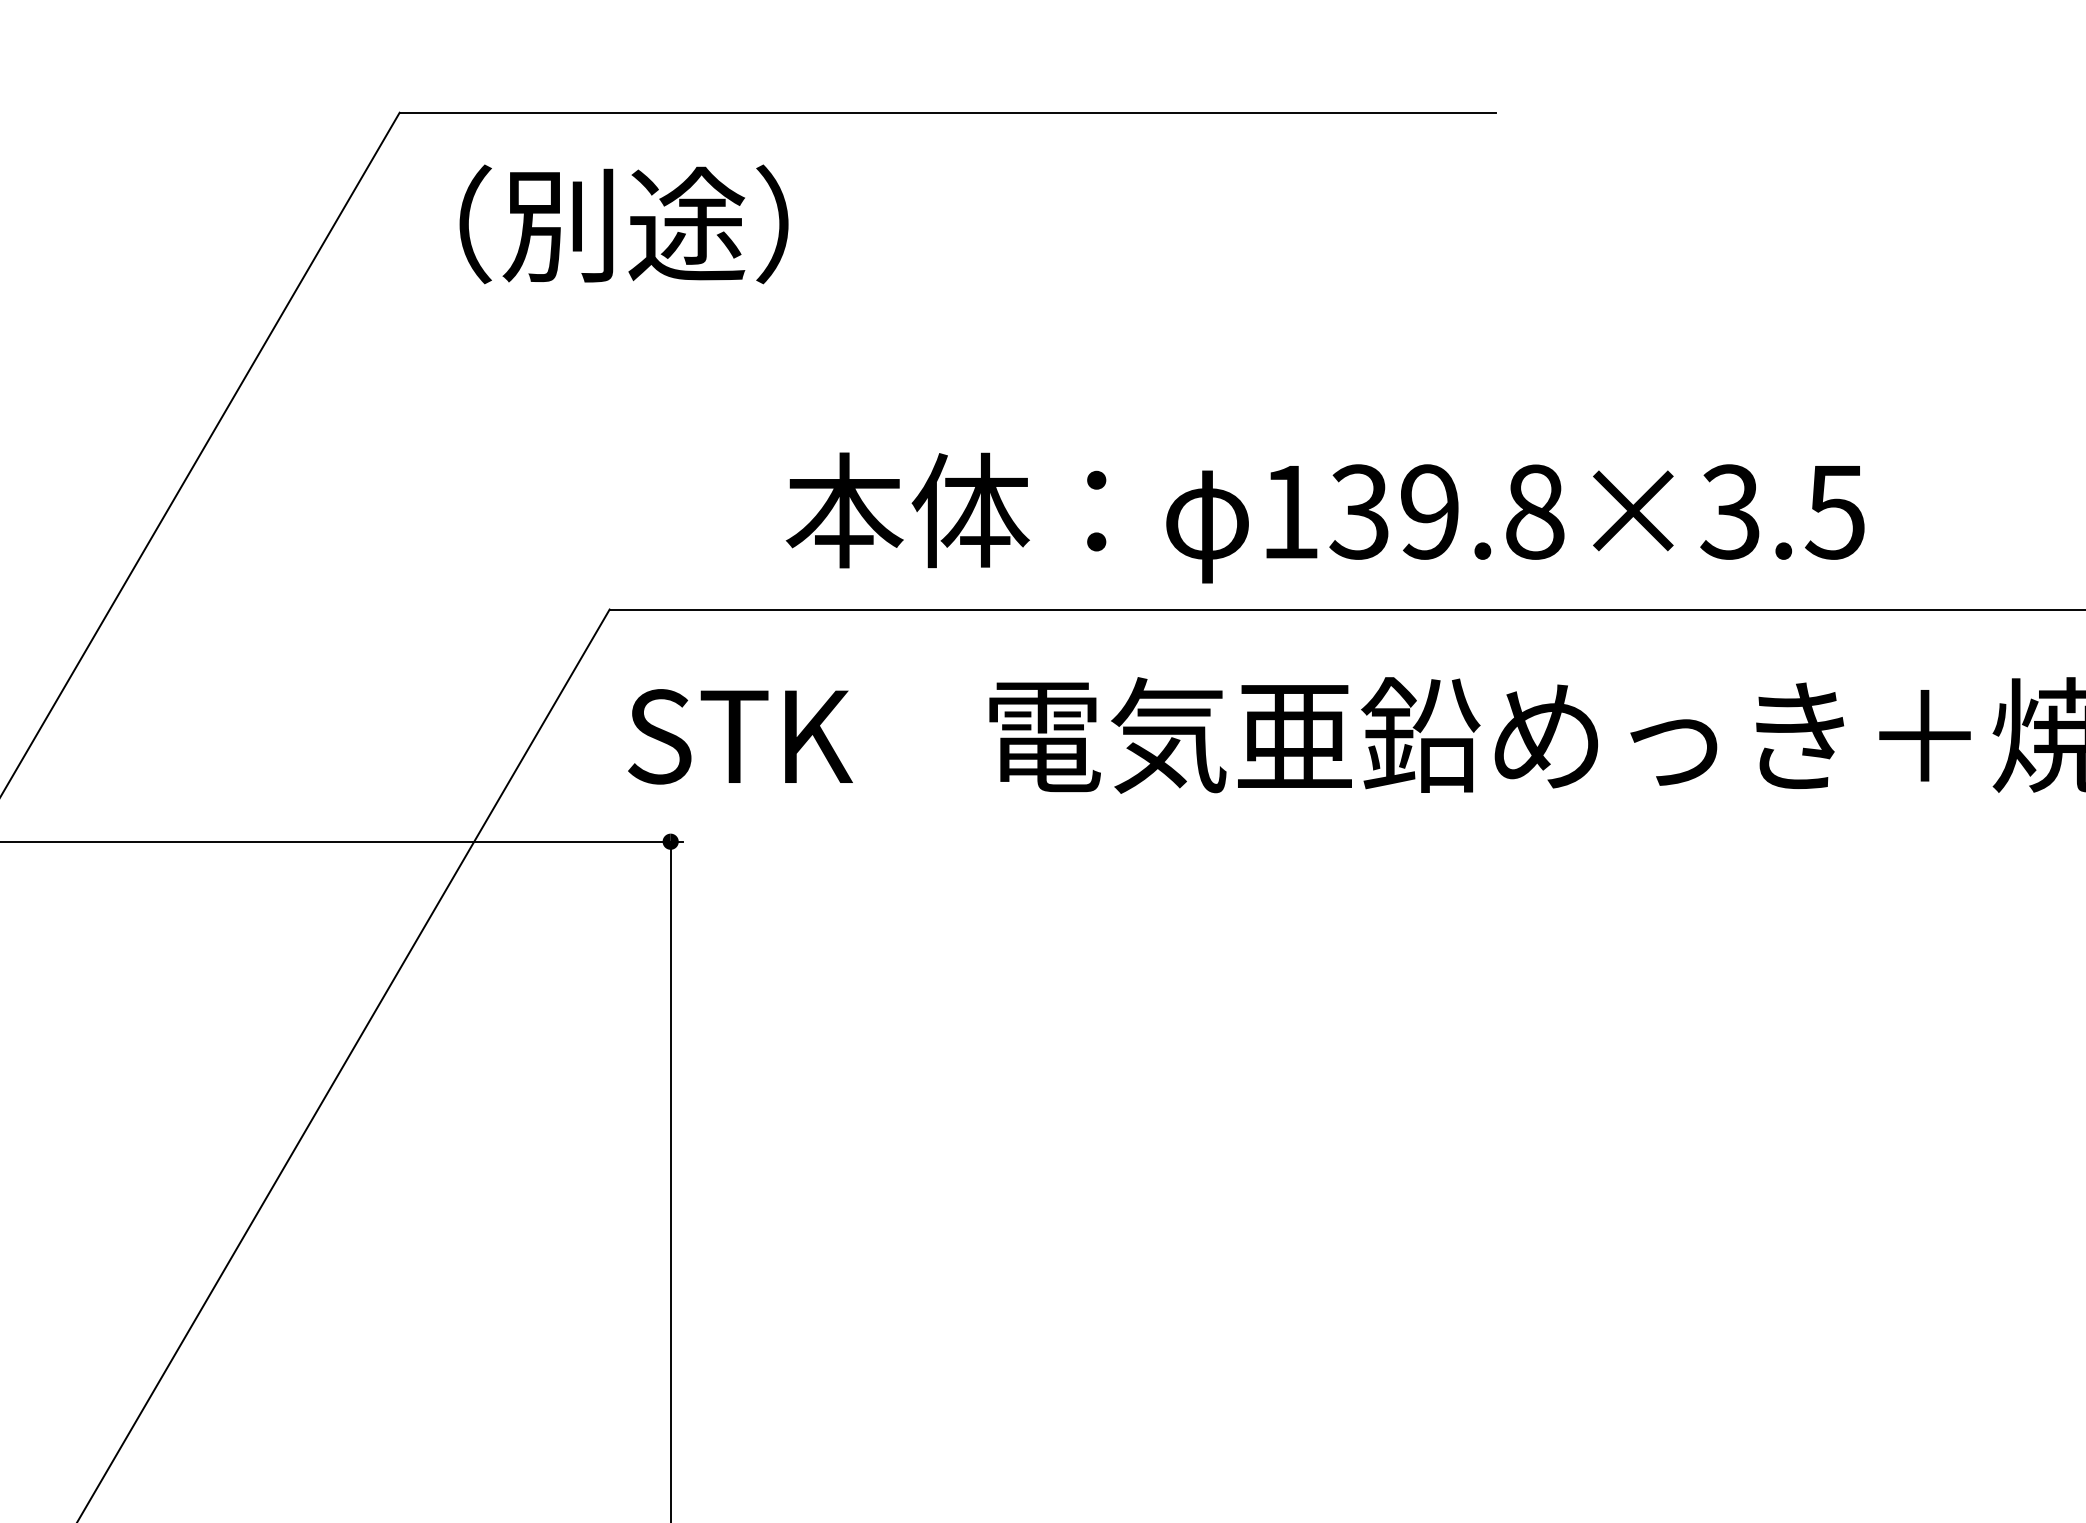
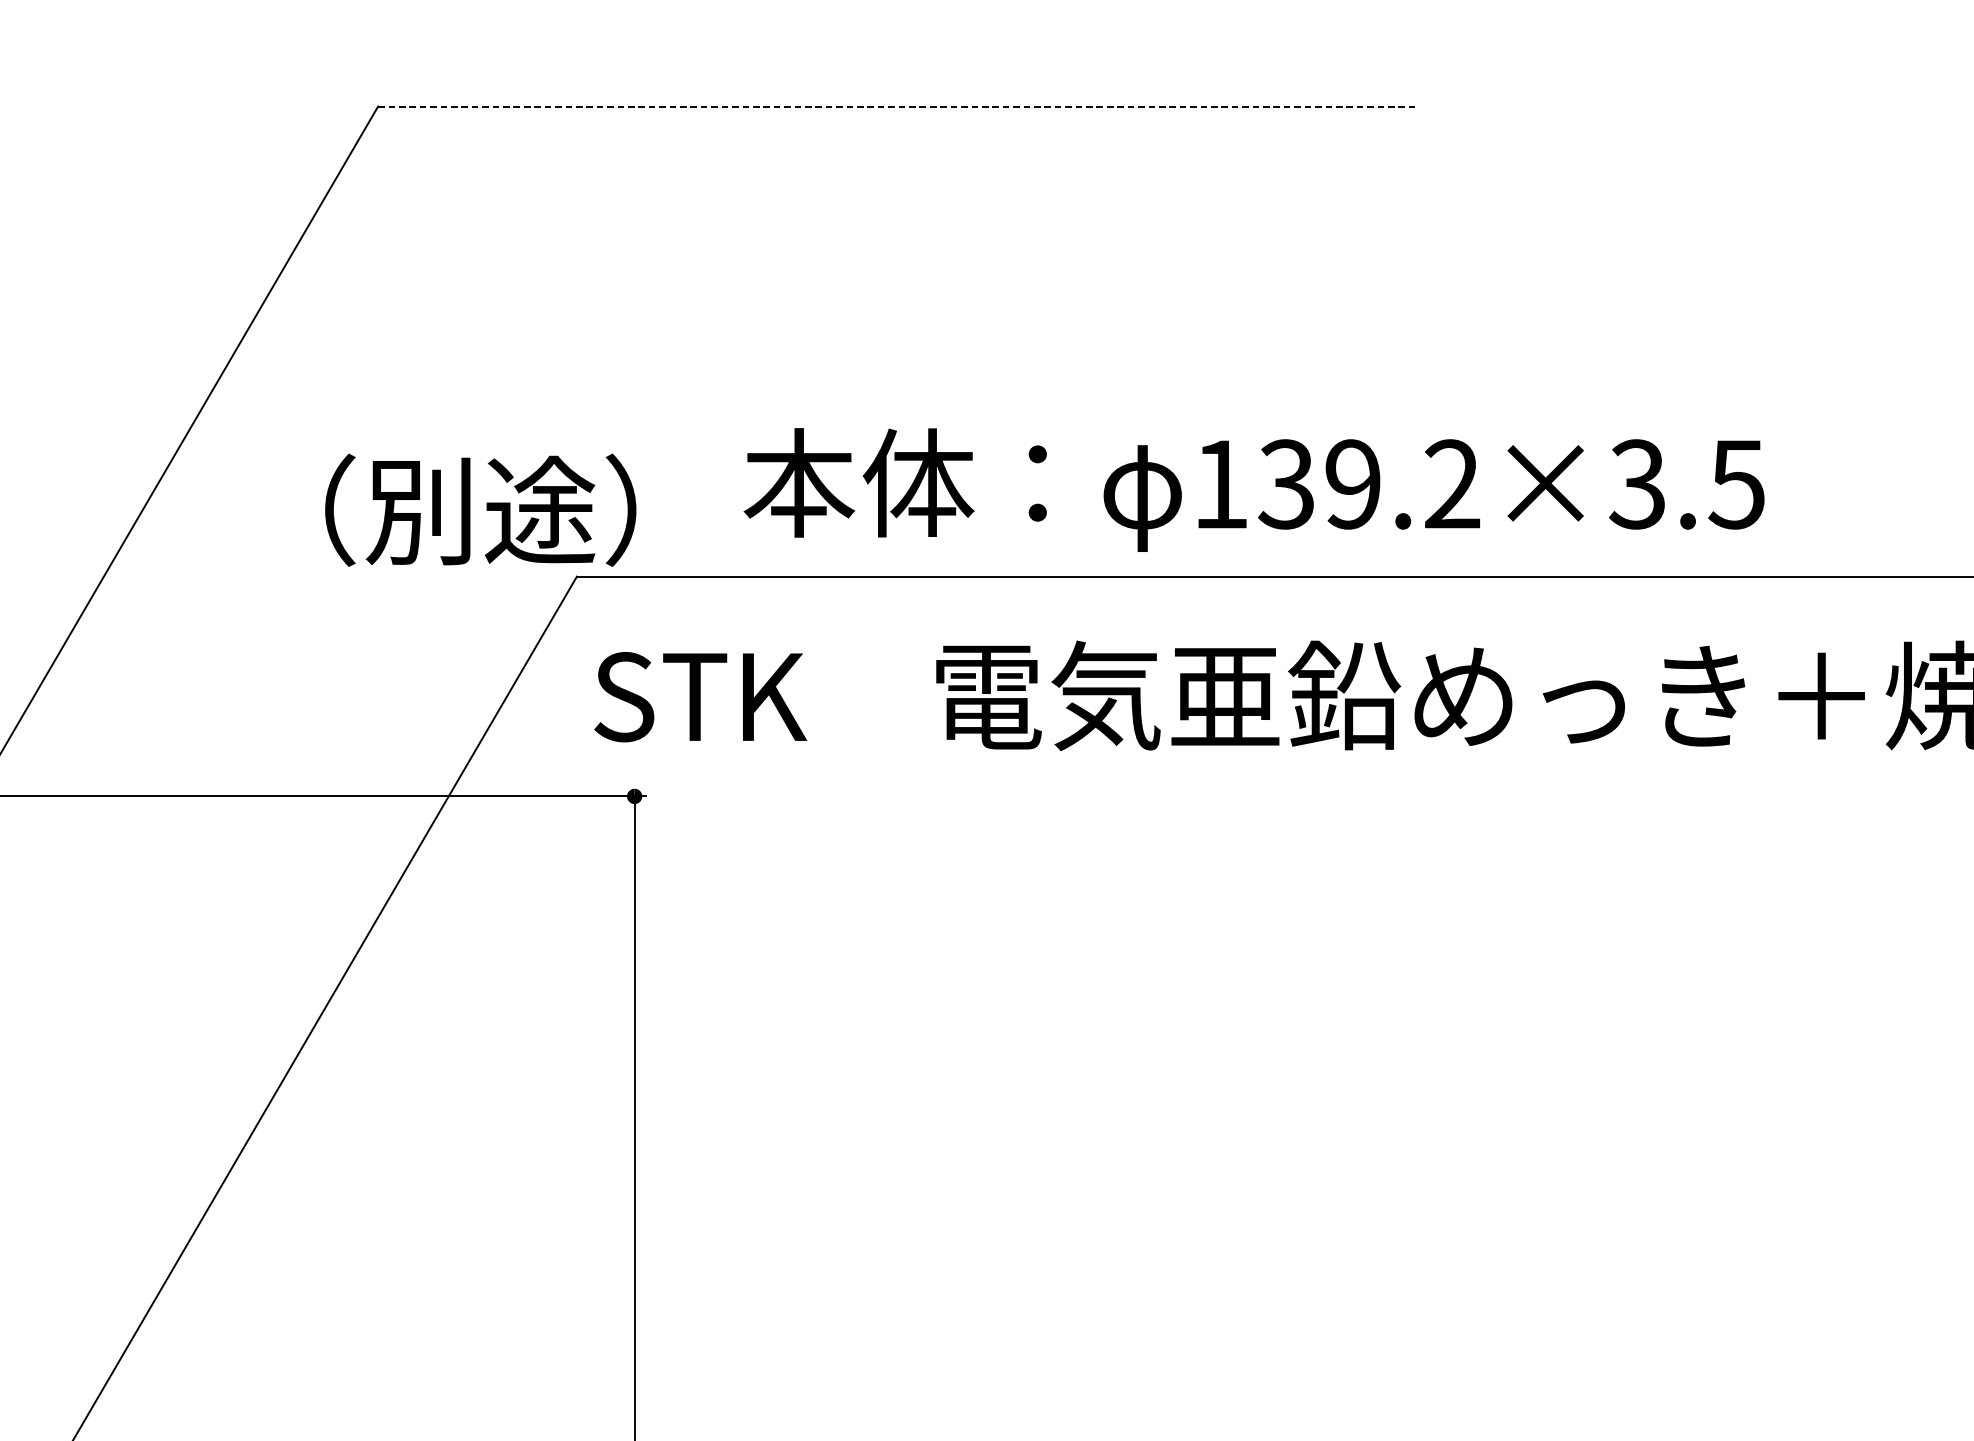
line: (948, 112) -> (897, 106), solid -> dashed
text: (623, 224) -> (480, 510), moved
text: (1534, 511) -> (1452, 483), 139.8×3.5 -> 139.2×3.5

